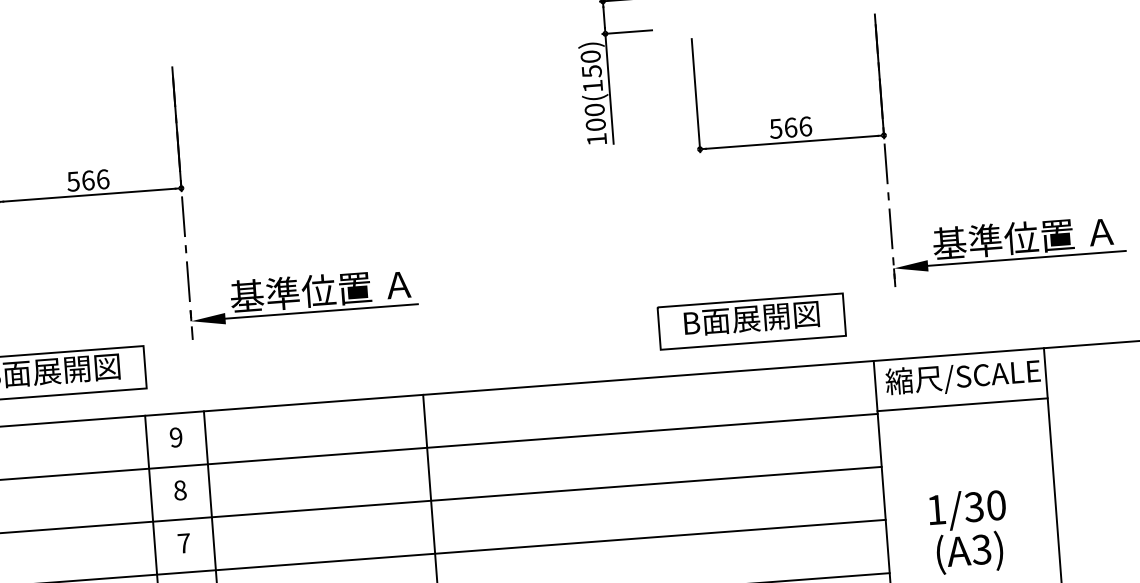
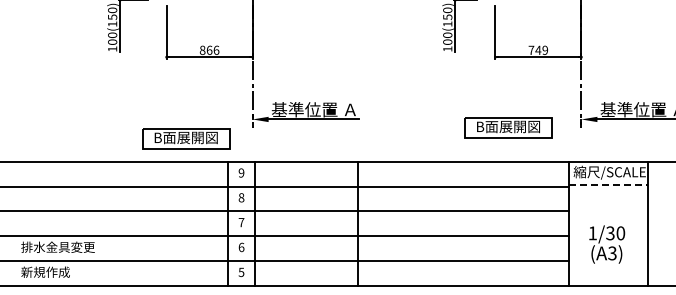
text: (790, 125) -> (538, 49), 566 -> 749
text: (72, 179) -> (202, 49), 566 -> 866
part: (751, 320) -> (508, 127), moved
line: (962, 405) -> (608, 185), solid -> dashed

